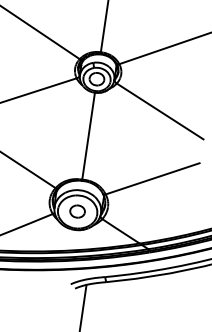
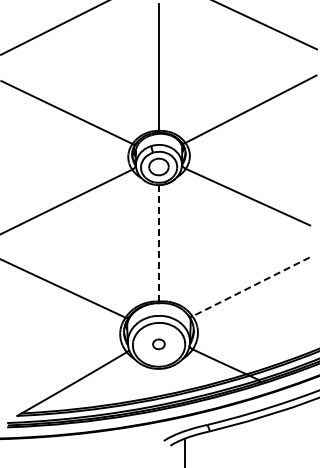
line: (88, 135) -> (158, 242), solid -> dashed
line: (153, 178) -> (251, 286), solid -> dashed
part: (77, 211) -> (158, 344), size x0.6

